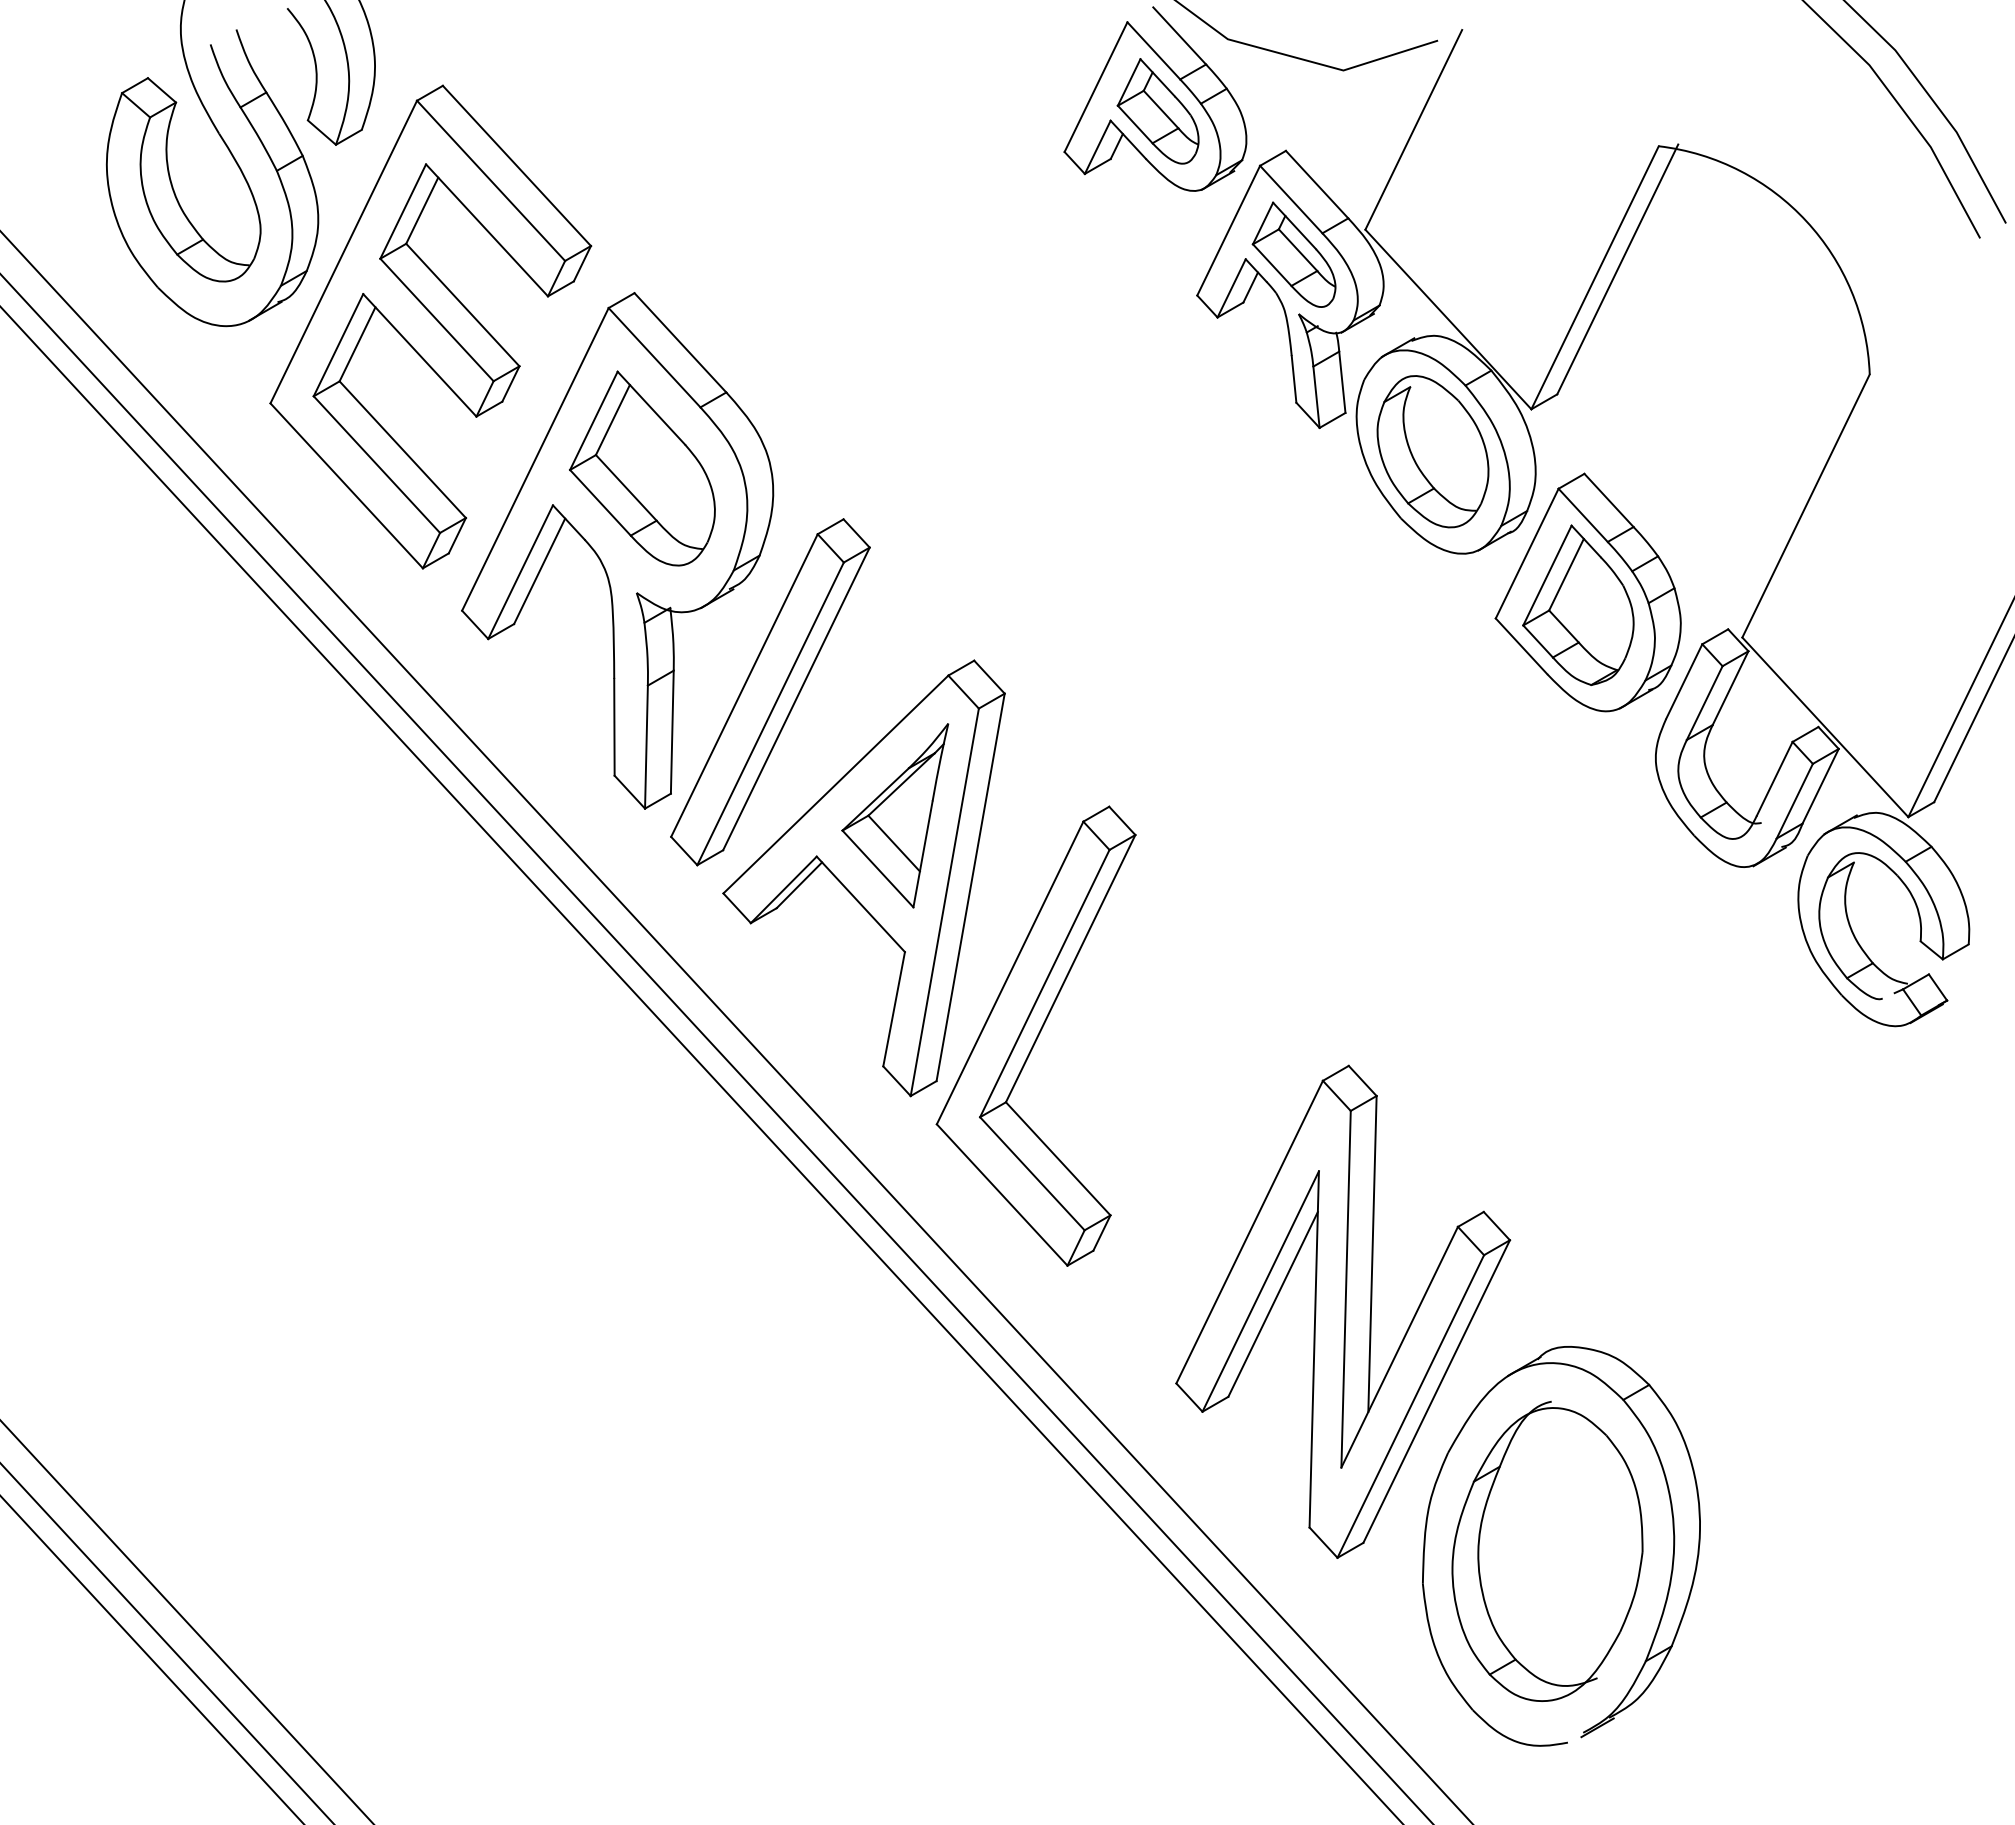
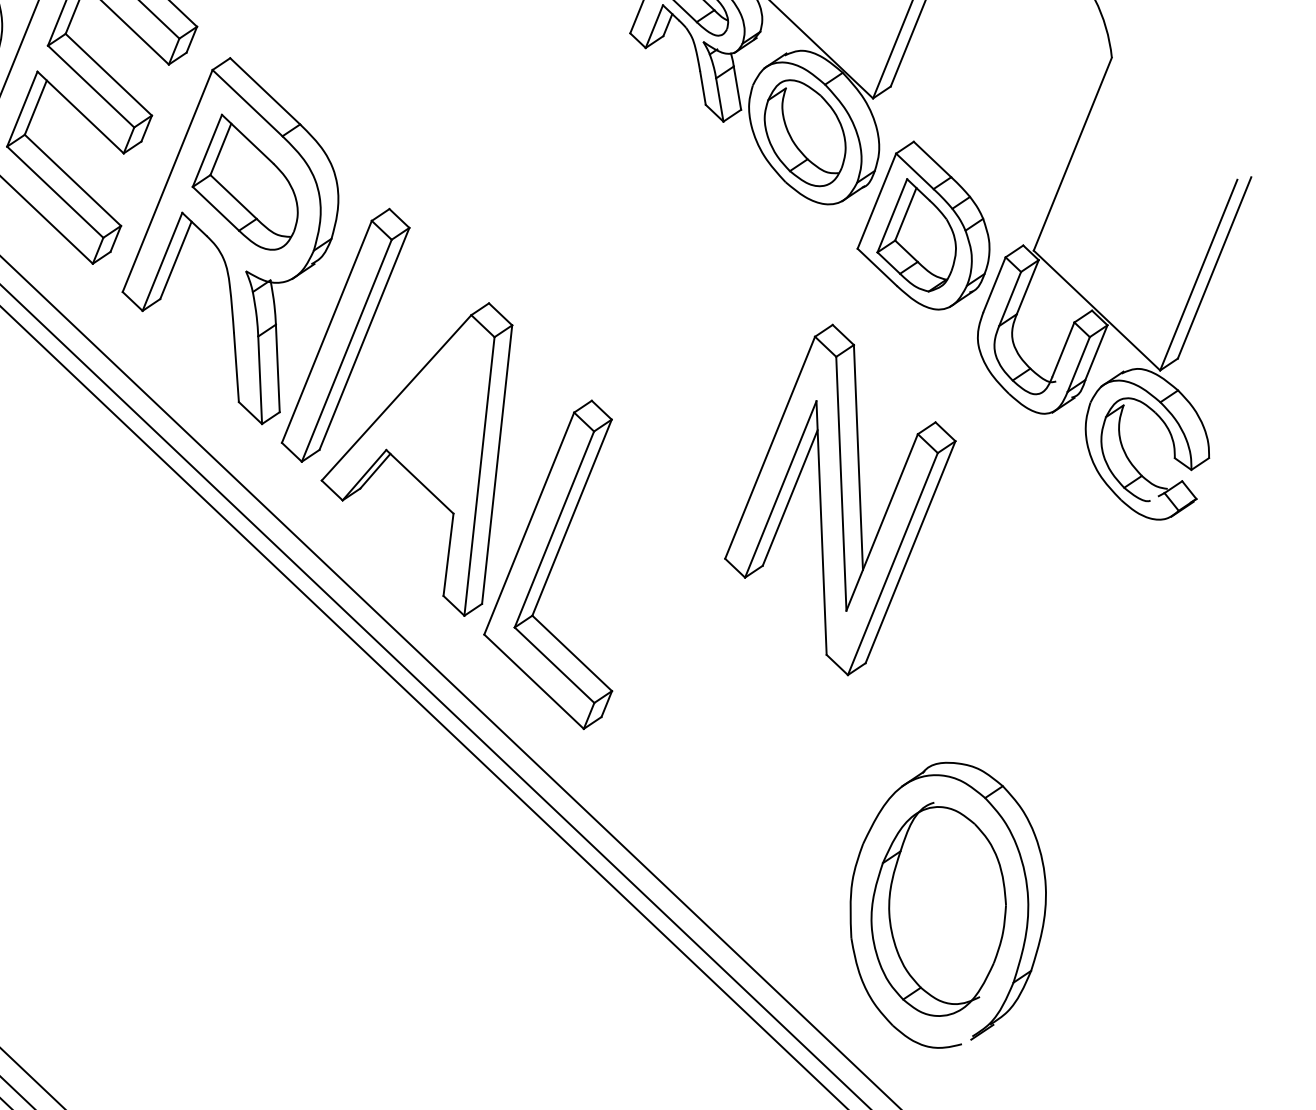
part: (895, 815) -> (440, 417), removed
part: (1343, 1311) -> (840, 499), moved

